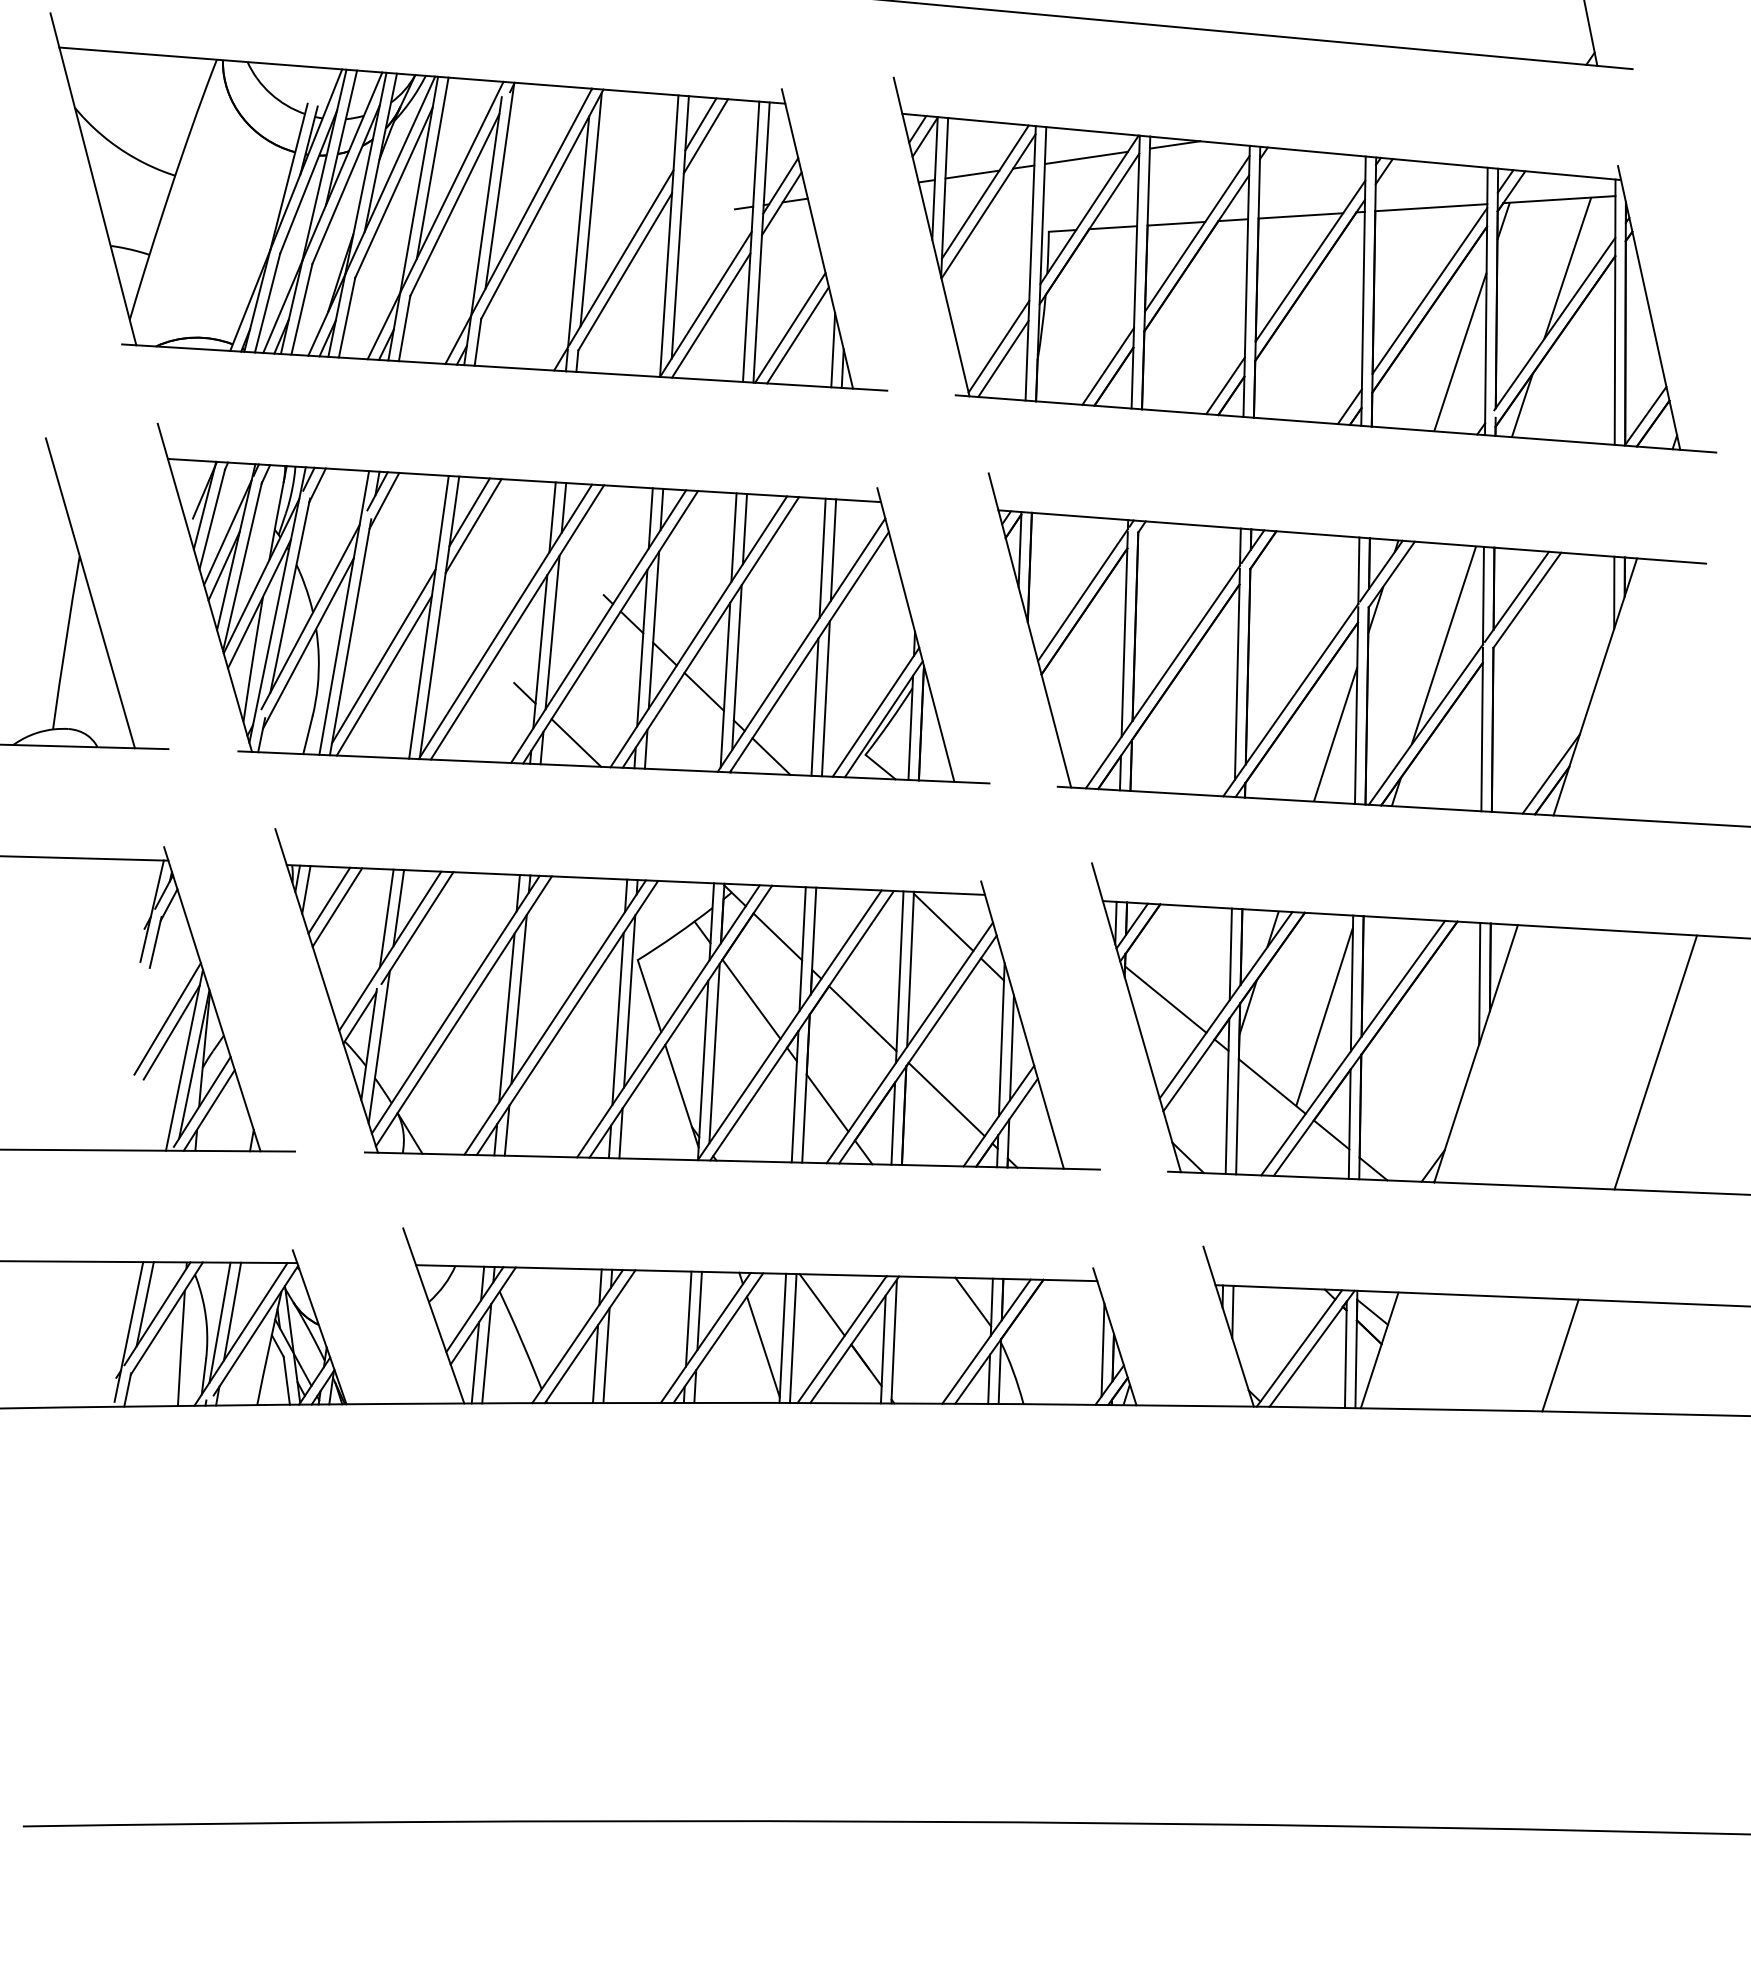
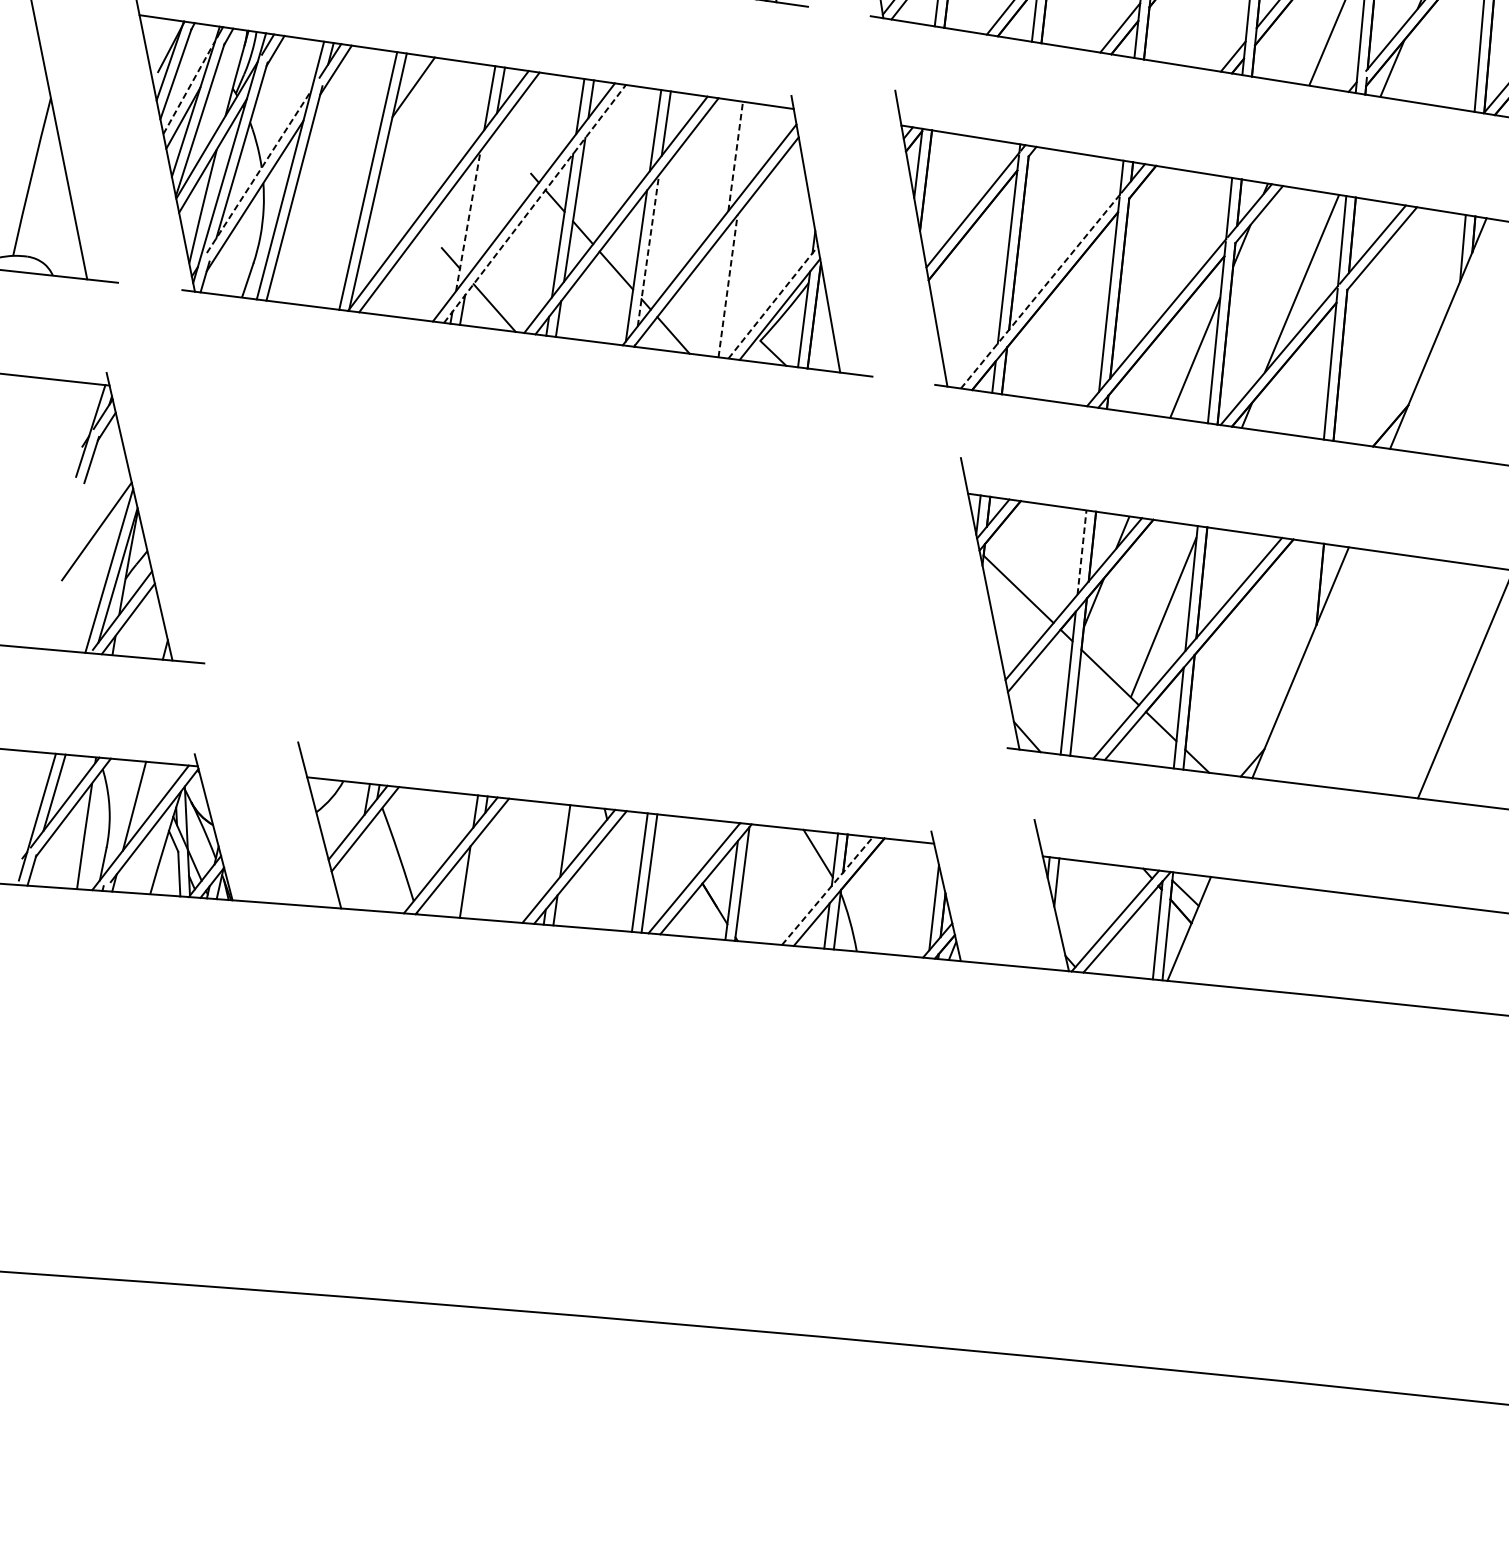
line: (473, 526) -> (416, 100), removed
line: (227, 532) -> (188, 87), solid -> dashed
line: (833, 549) -> (746, 149), removed
line: (822, 558) -> (735, 156), solid -> dashed
line: (310, 616) -> (259, 171), solid -> dashed
line: (610, 627) -> (534, 204), solid -> dashed
line: (552, 632) -> (481, 204), removed
line: (540, 651) -> (468, 220), solid -> dashed
line: (383, 656) -> (323, 213), removed
line: (736, 667) -> (648, 250), solid -> dashed
line: (383, 675) -> (321, 231), removed
line: (1163, 676) -> (1041, 291), solid -> dashed
line: (825, 698) -> (727, 285), solid -> dashed
line: (814, 706) -> (716, 292), removed
line: (876, 712) -> (773, 302), solid -> dashed
line: (1550, 773) -> (1390, 410), removed
line: (1230, 954) -> (1081, 552), solid -> dashed
line: (1479, 983) -> (1309, 598), removed
part: (687, 999) -> (577, 552), removed
line: (171, 1032) -> (99, 544), removed
line: (821, 1304) -> (678, 844), removed
line: (688, 1318) -> (554, 847), removed
line: (219, 1322) -> (121, 815), removed
line: (986, 1341) -> (827, 890), solid -> dashed
line: (763, 1346) -> (621, 878), removed
line: (486, 1353) -> (365, 864), removed
line: (606, 1355) -> (475, 875), removed
line: (1560, 1355) -> (1355, 947), removed
line: (475, 1362) -> (354, 871), removed

